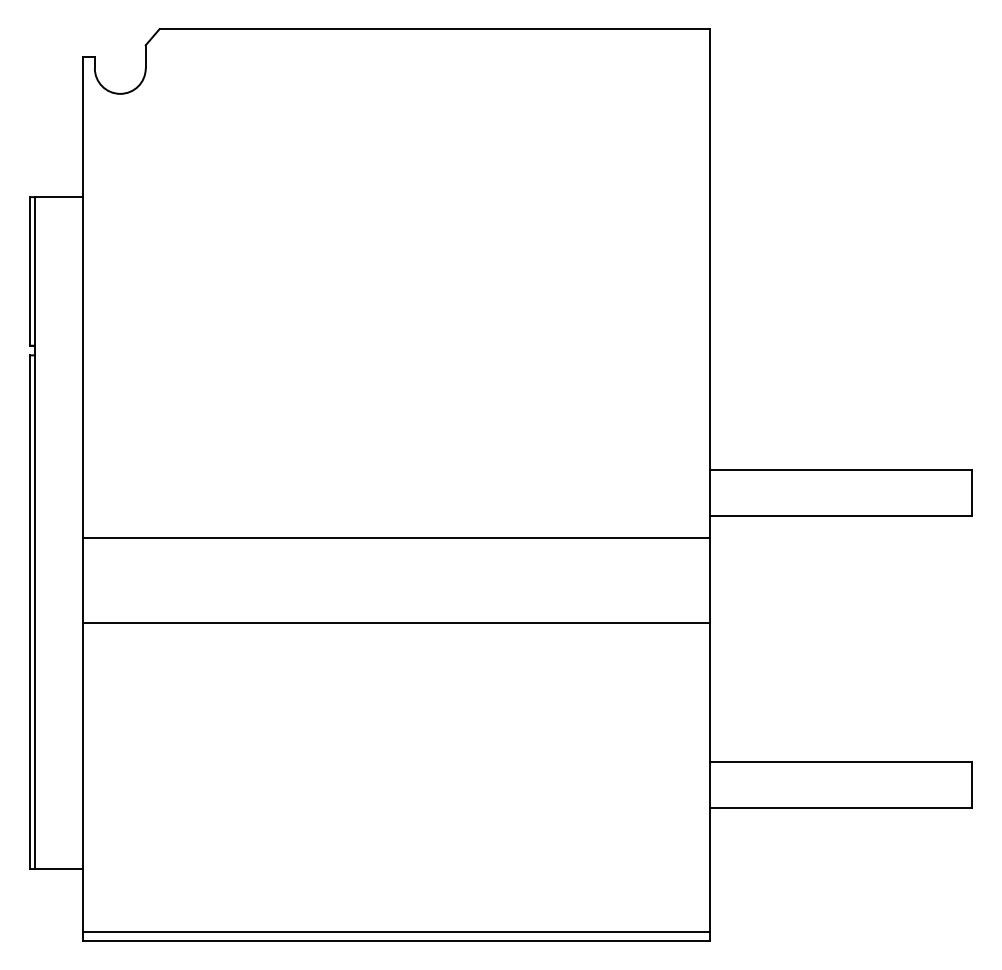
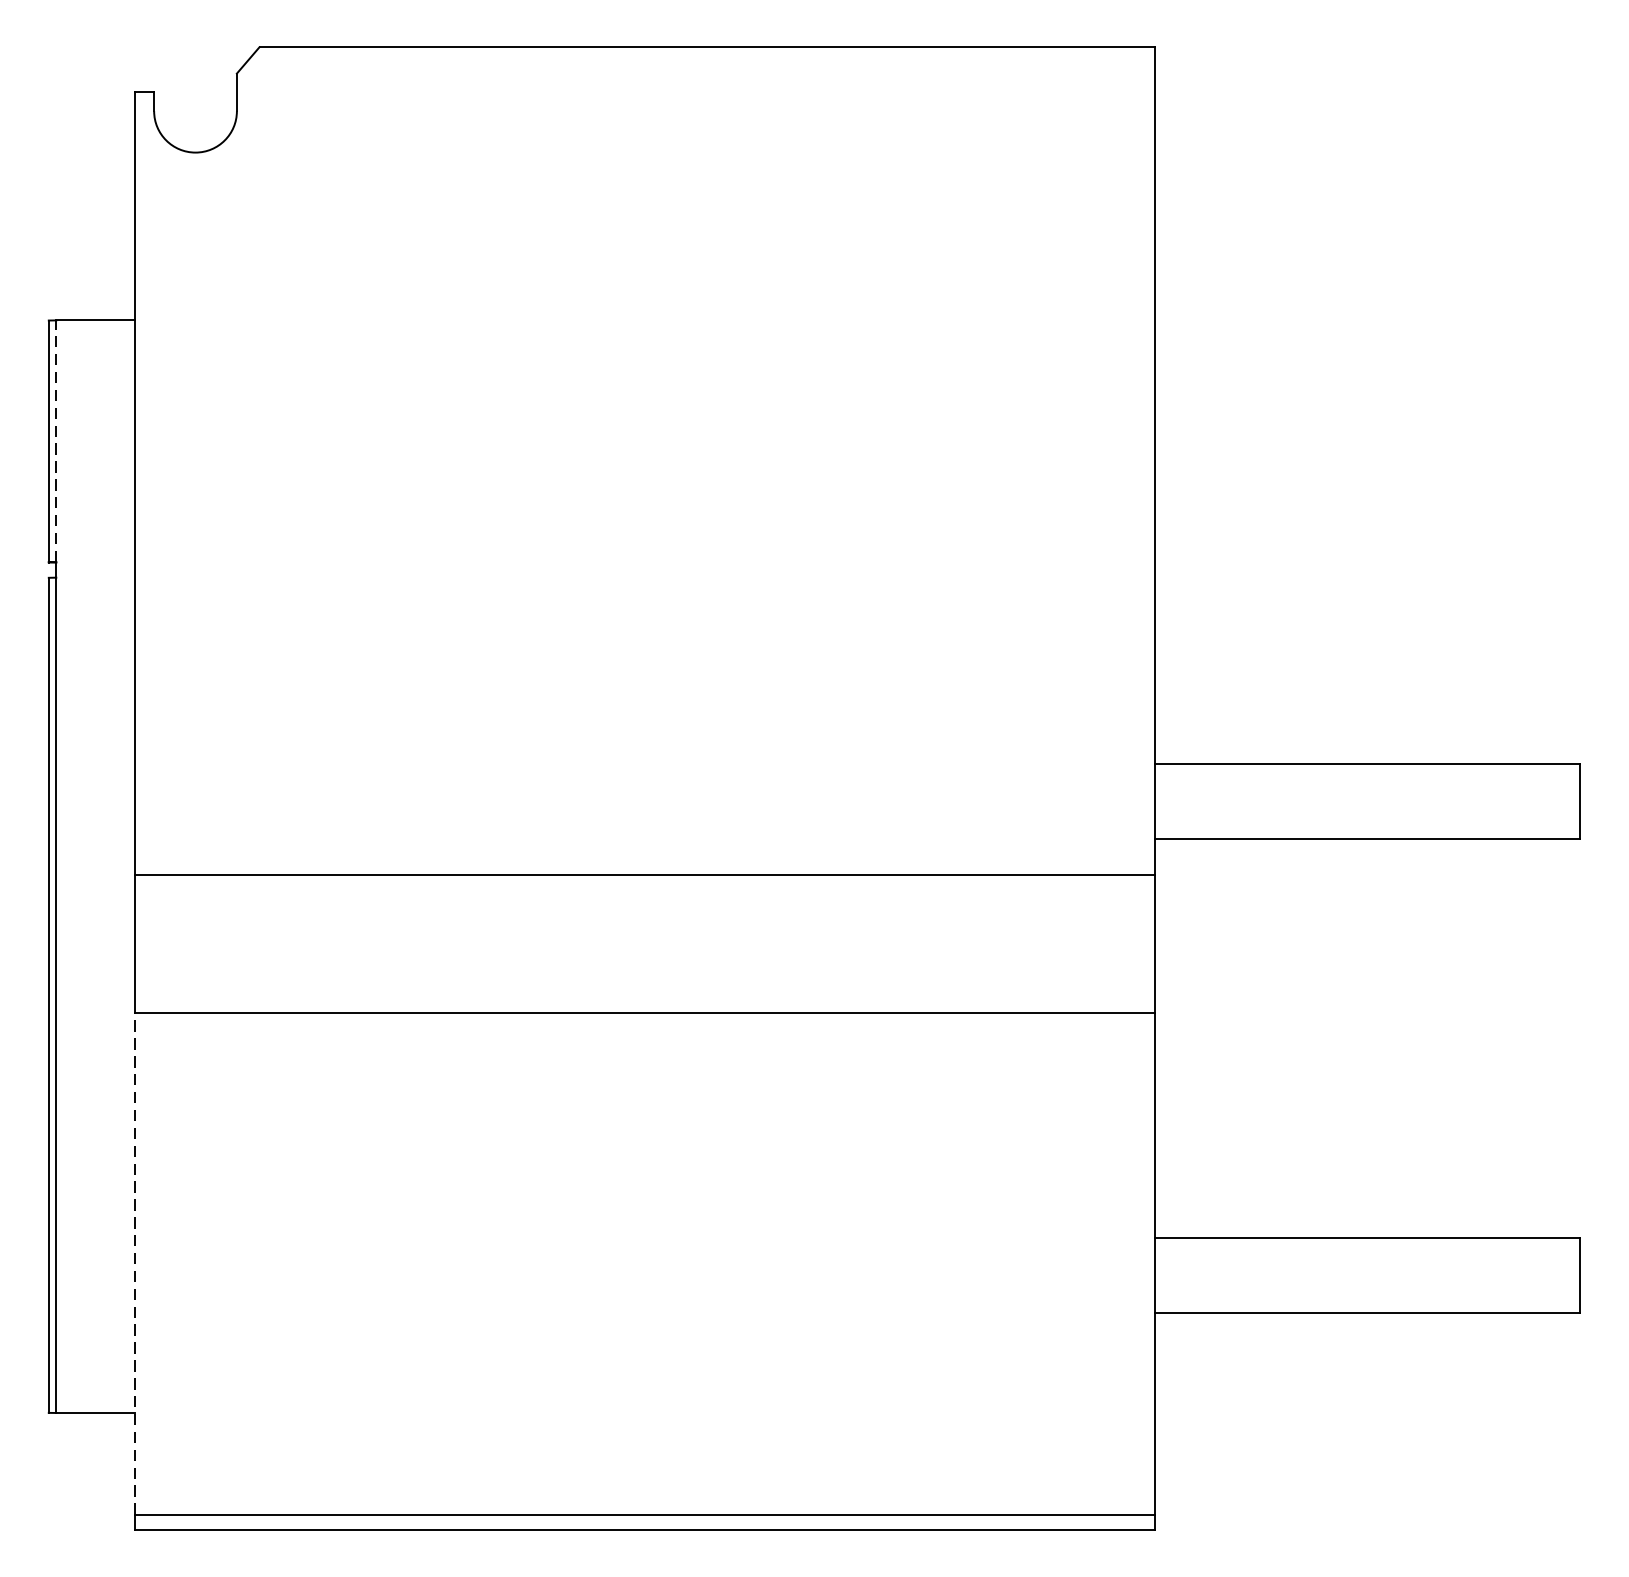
line: (34, 270) -> (56, 439), solid -> dashed
line: (83, 776) -> (135, 1262), solid -> dashed

